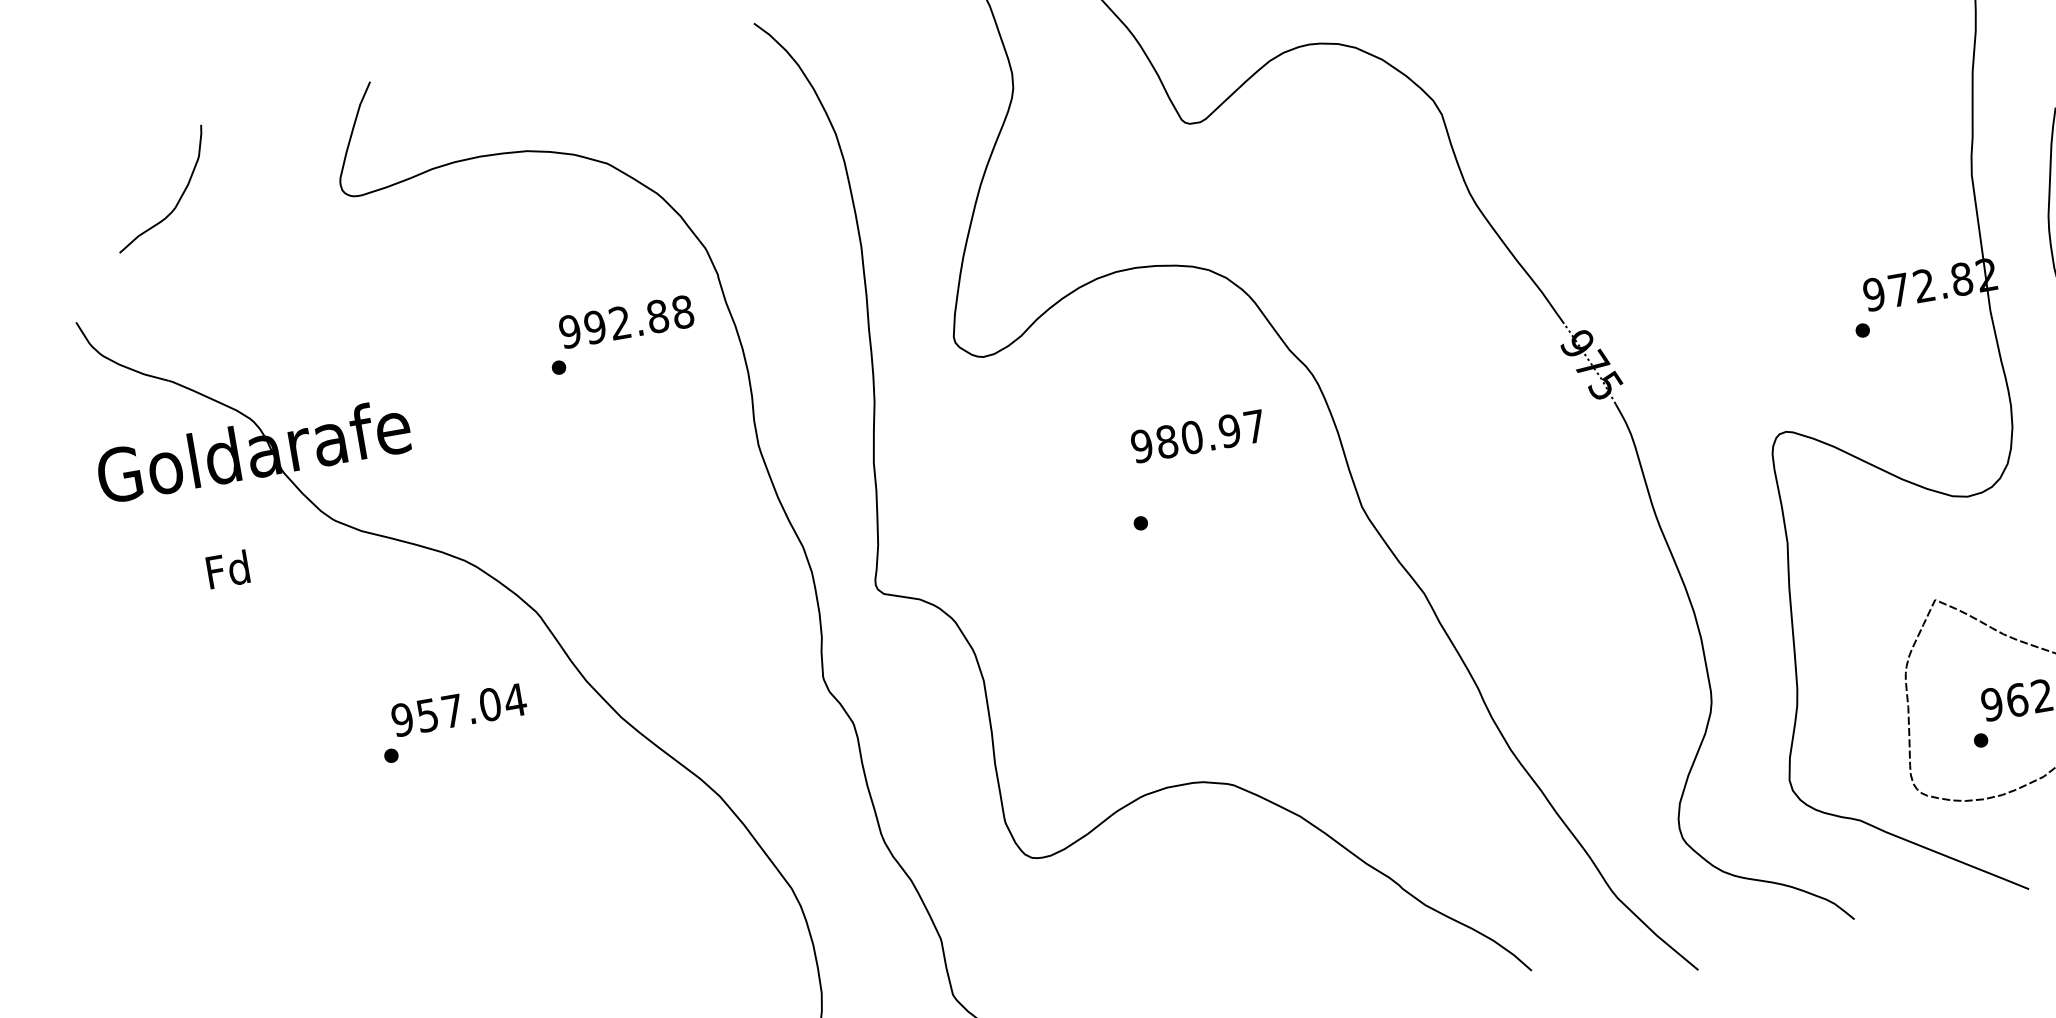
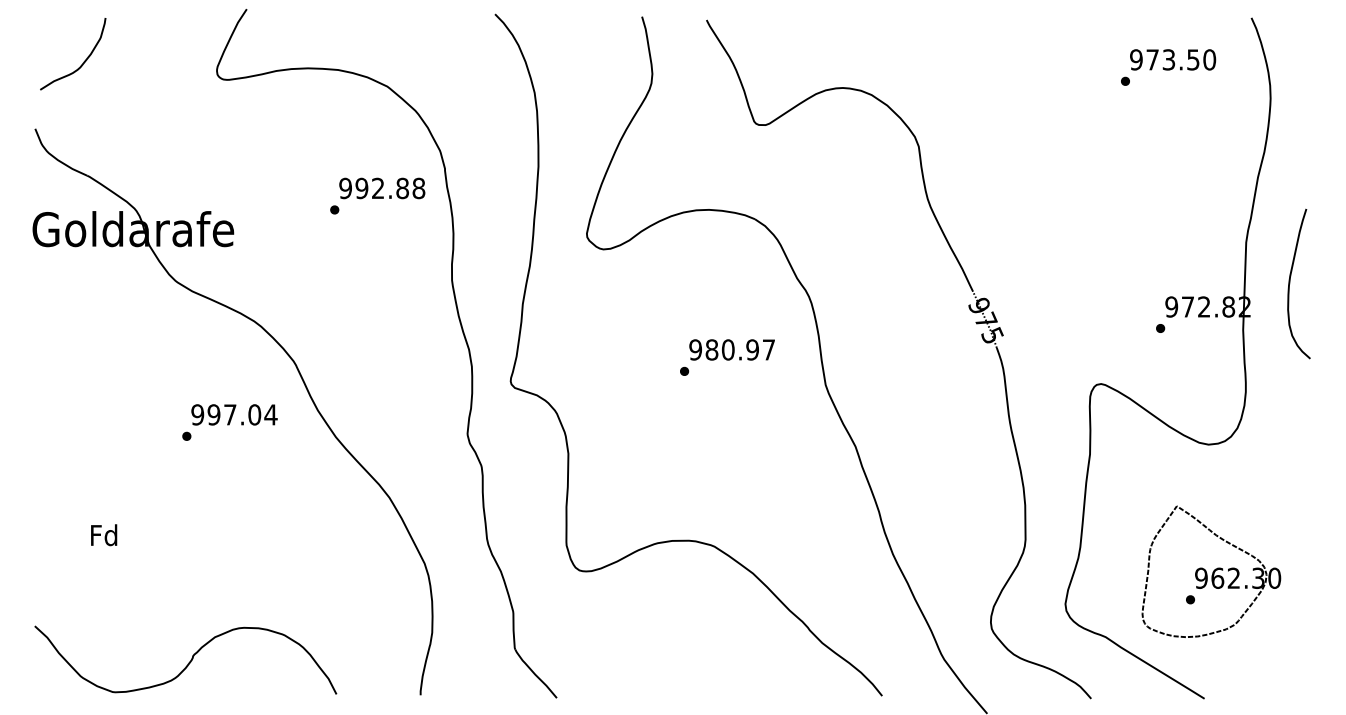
curve: (178, 197) -> (83, 61), moved
text: (1197, 435) -> (731, 349), moved
text: (228, 569) -> (104, 535), moved
text: (426, 715) -> (213, 414), 957.04 -> 997.04

